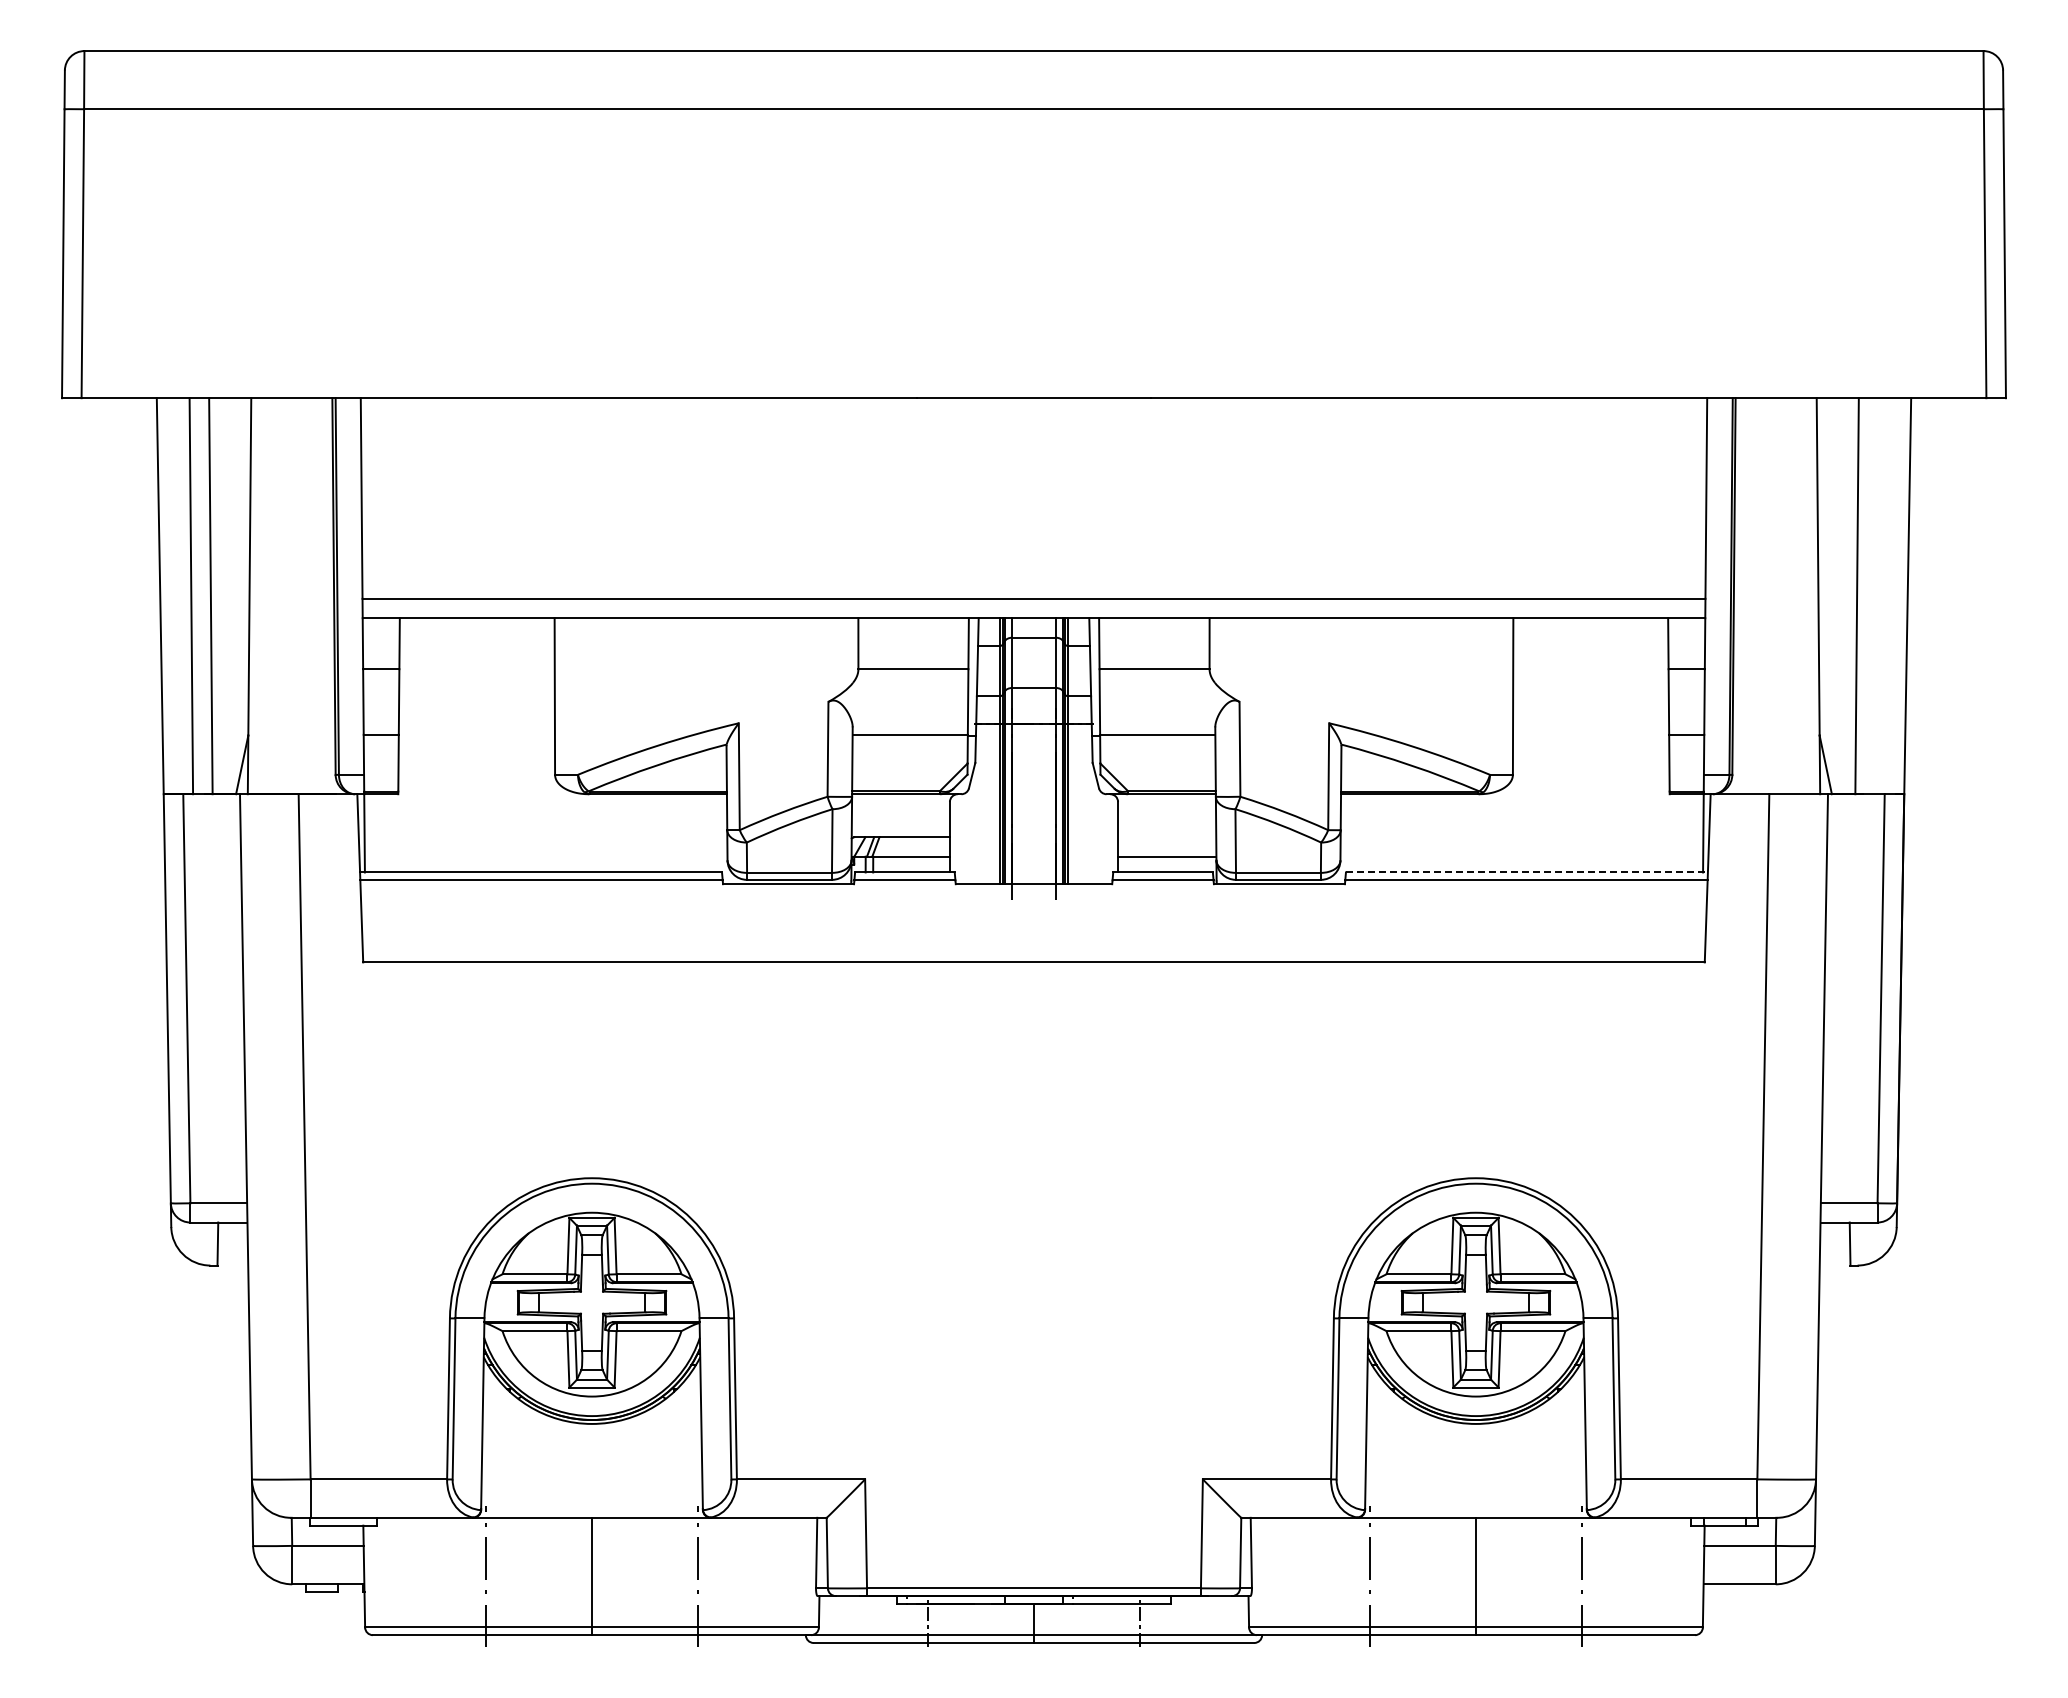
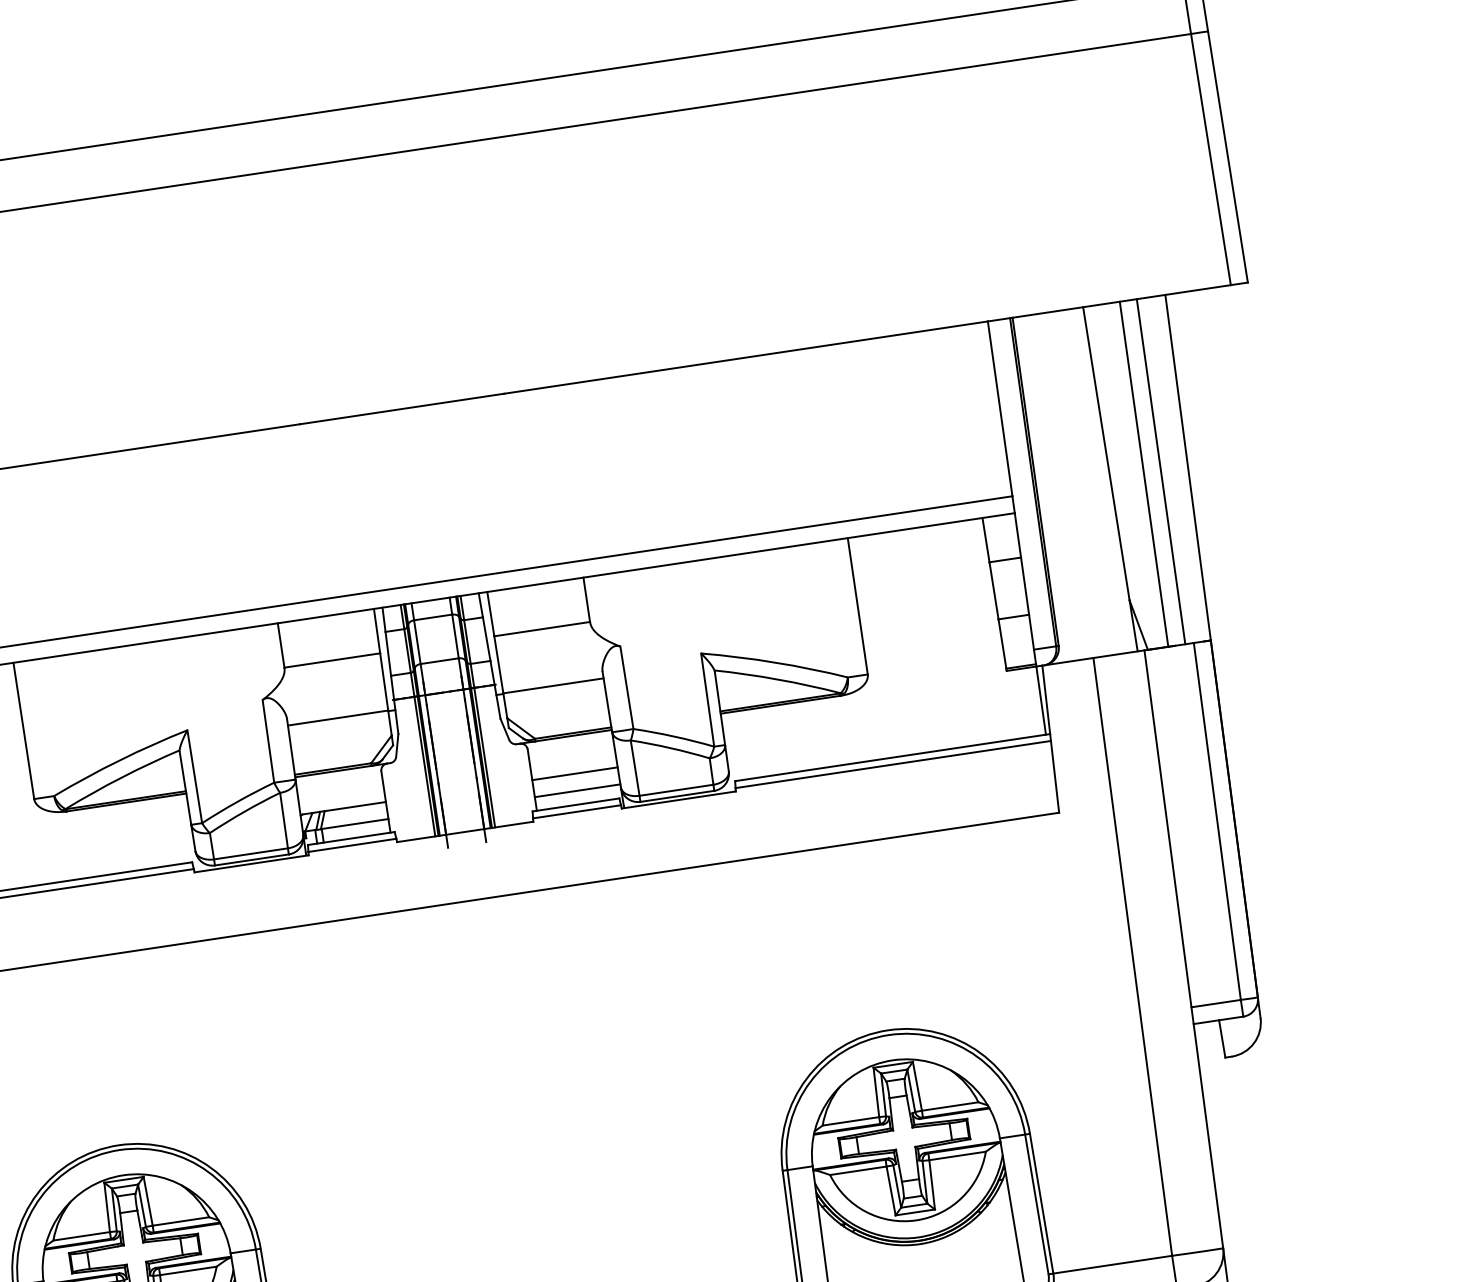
line: (1876, 596) -> (1160, 471), added
line: (1167, 837) -> (575, 773), added
line: (1526, 872) -> (892, 757), dashed -> solid

